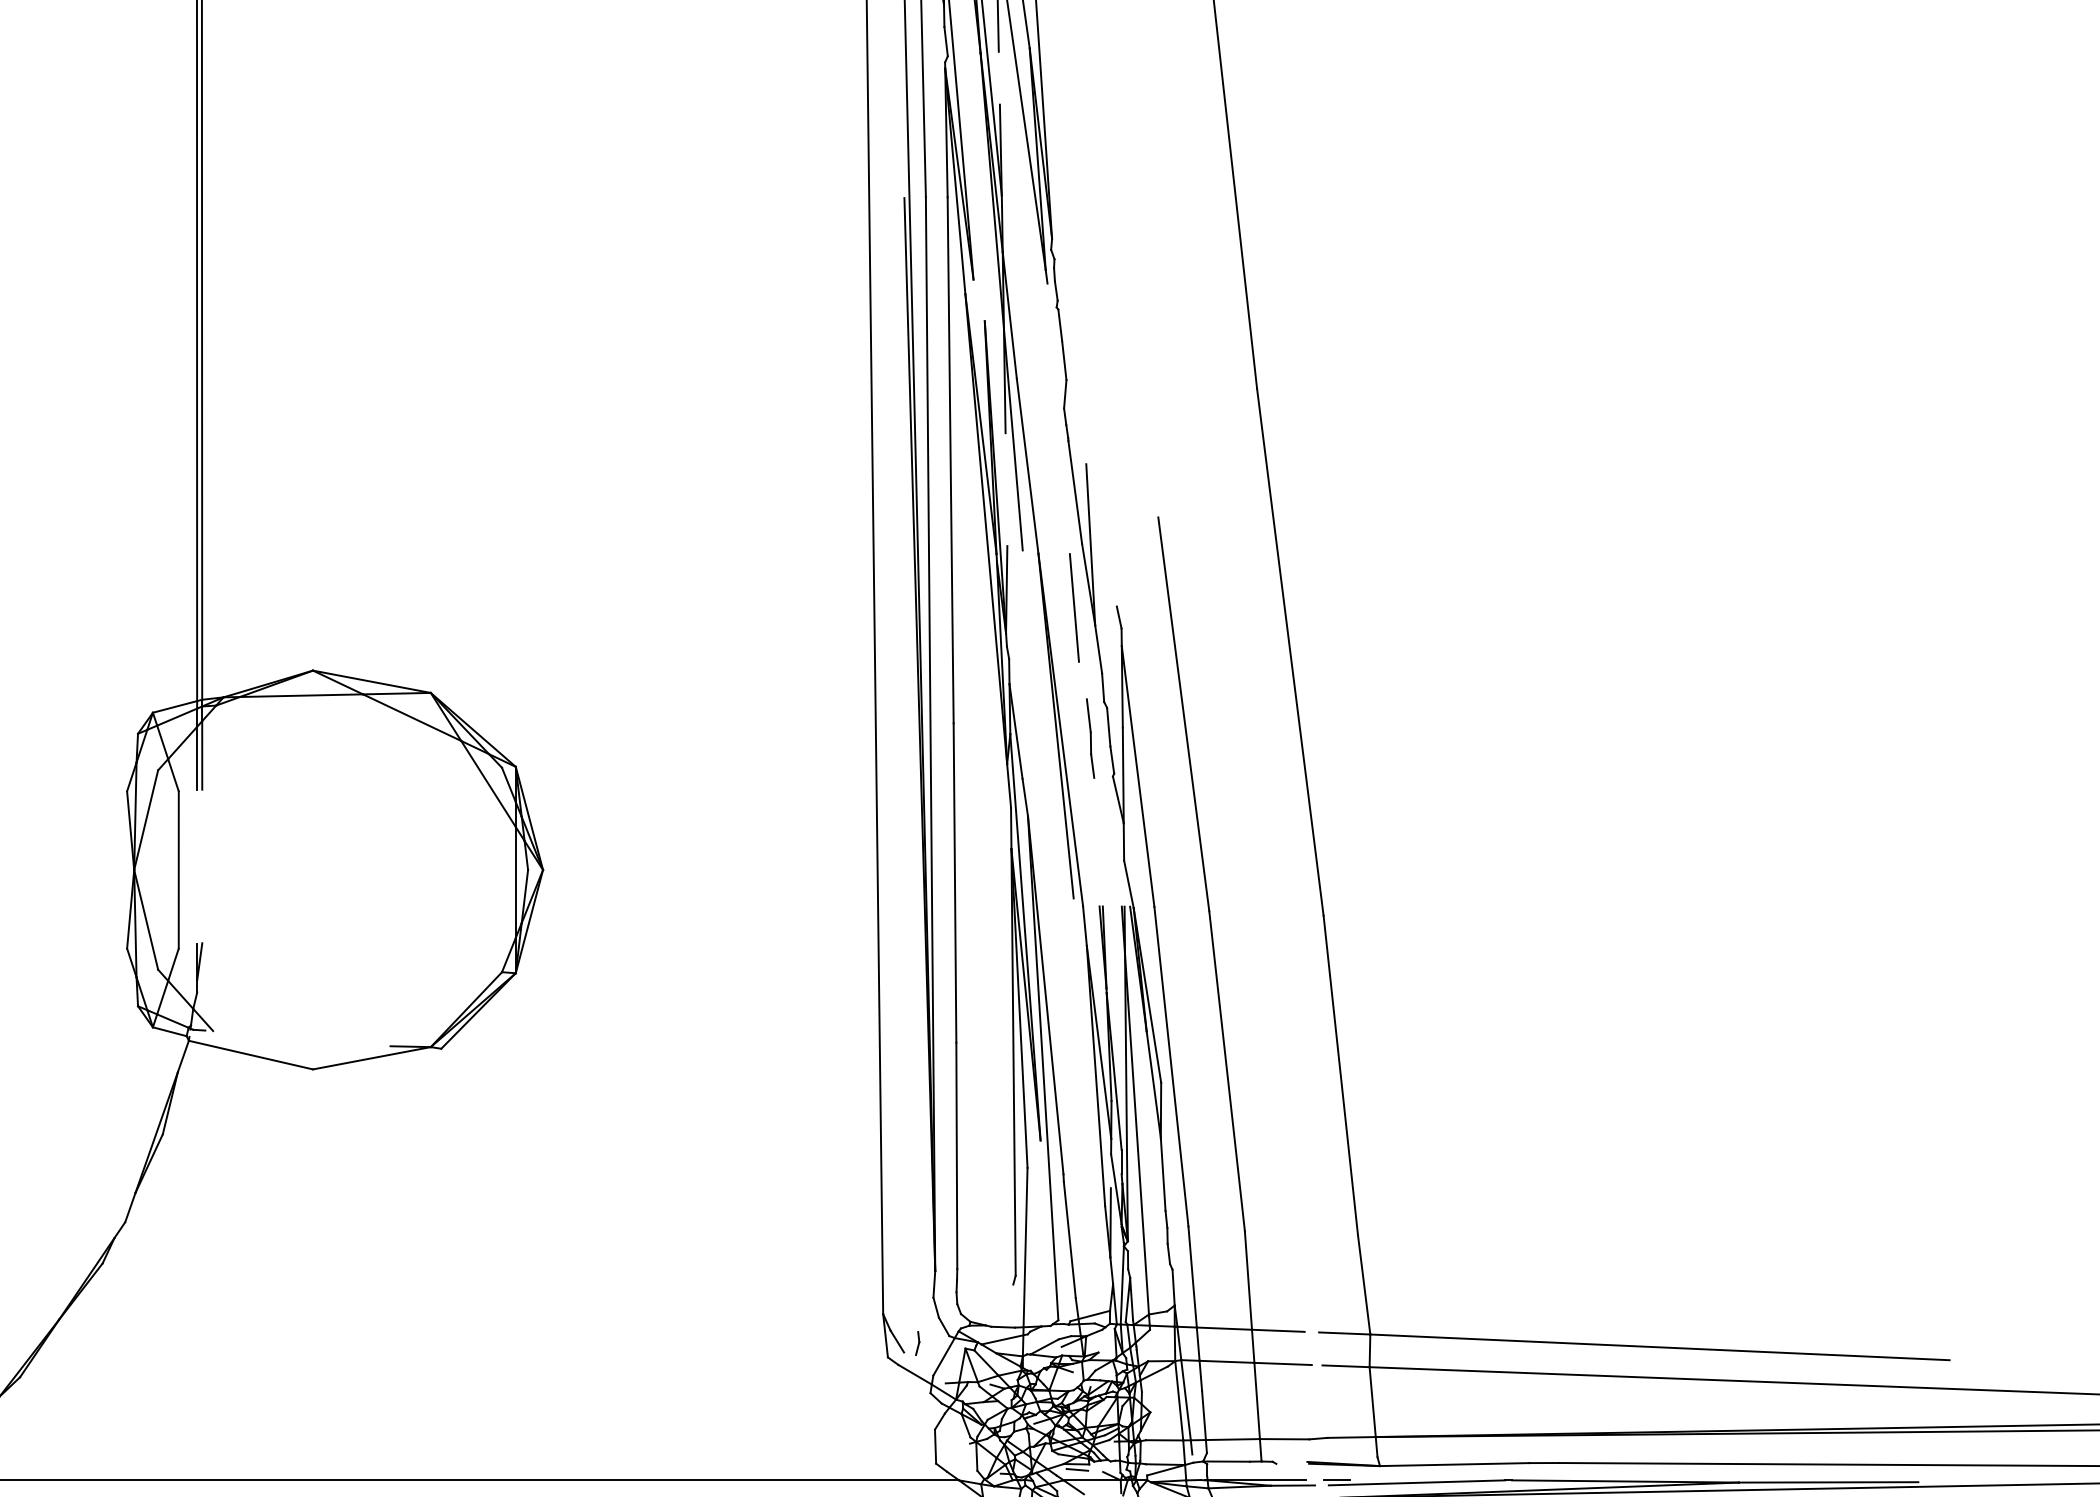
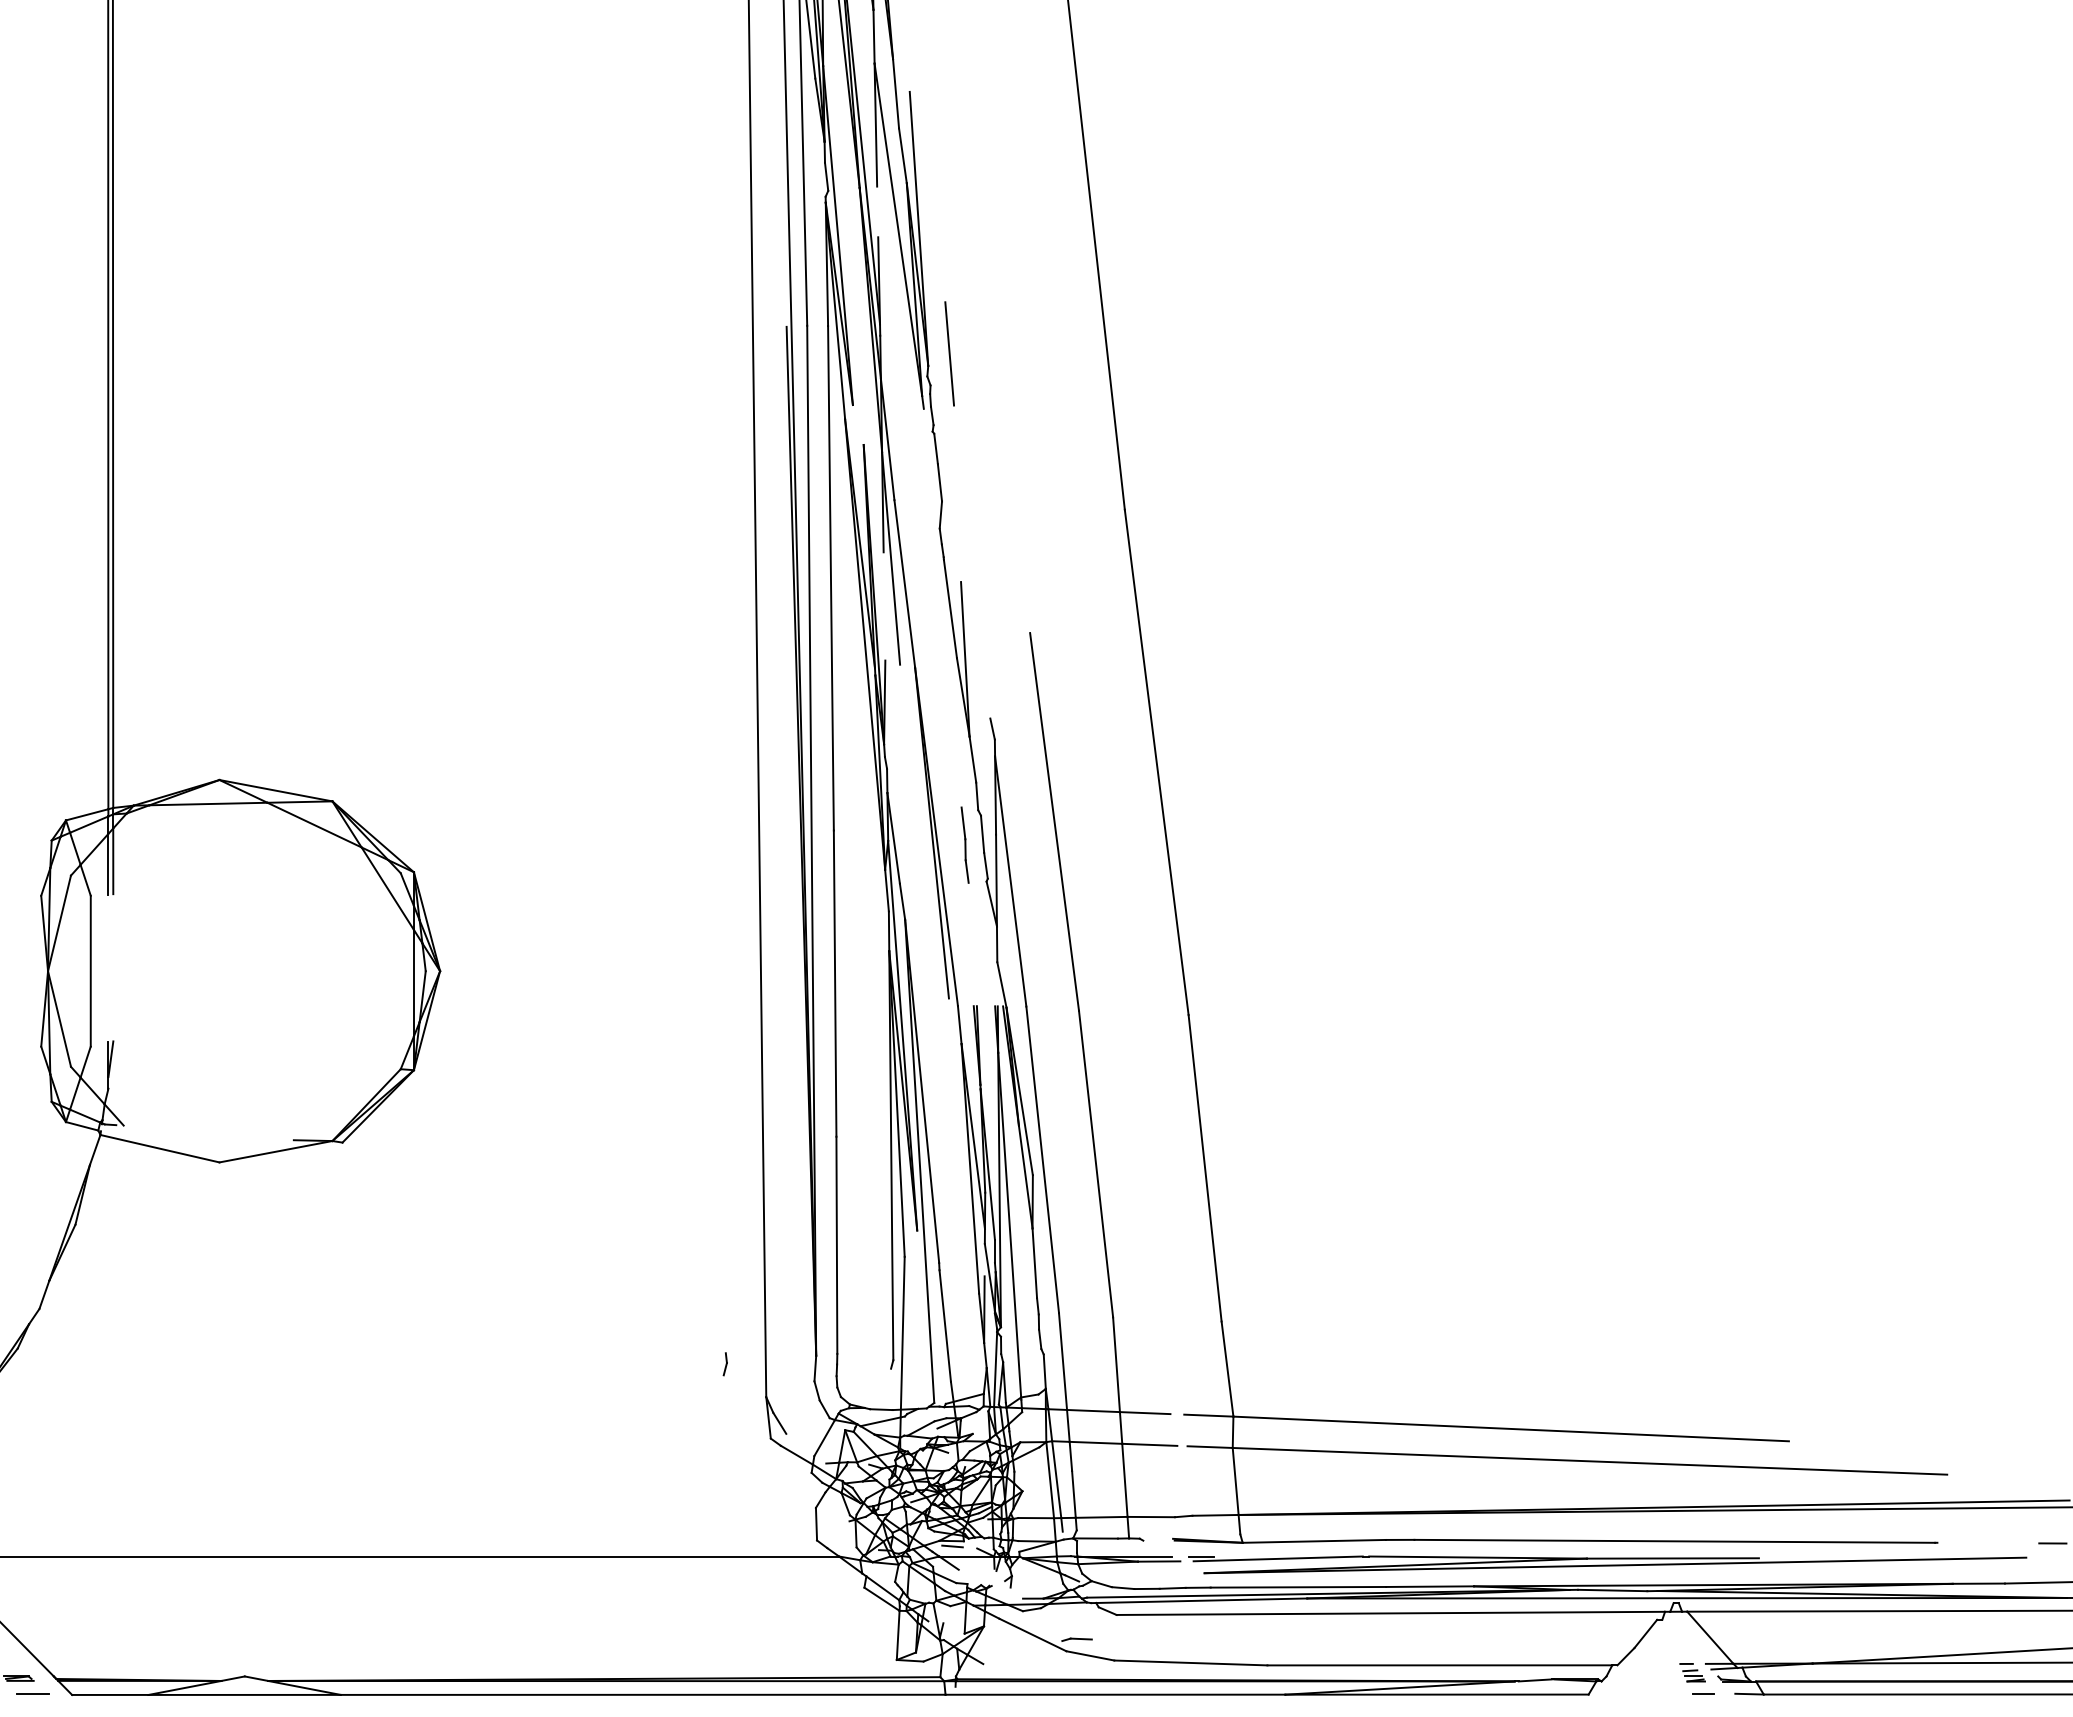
line: (1074, 607) -> (949, 353), moved
part: (916, 1343) -> (724, 1364), moved

